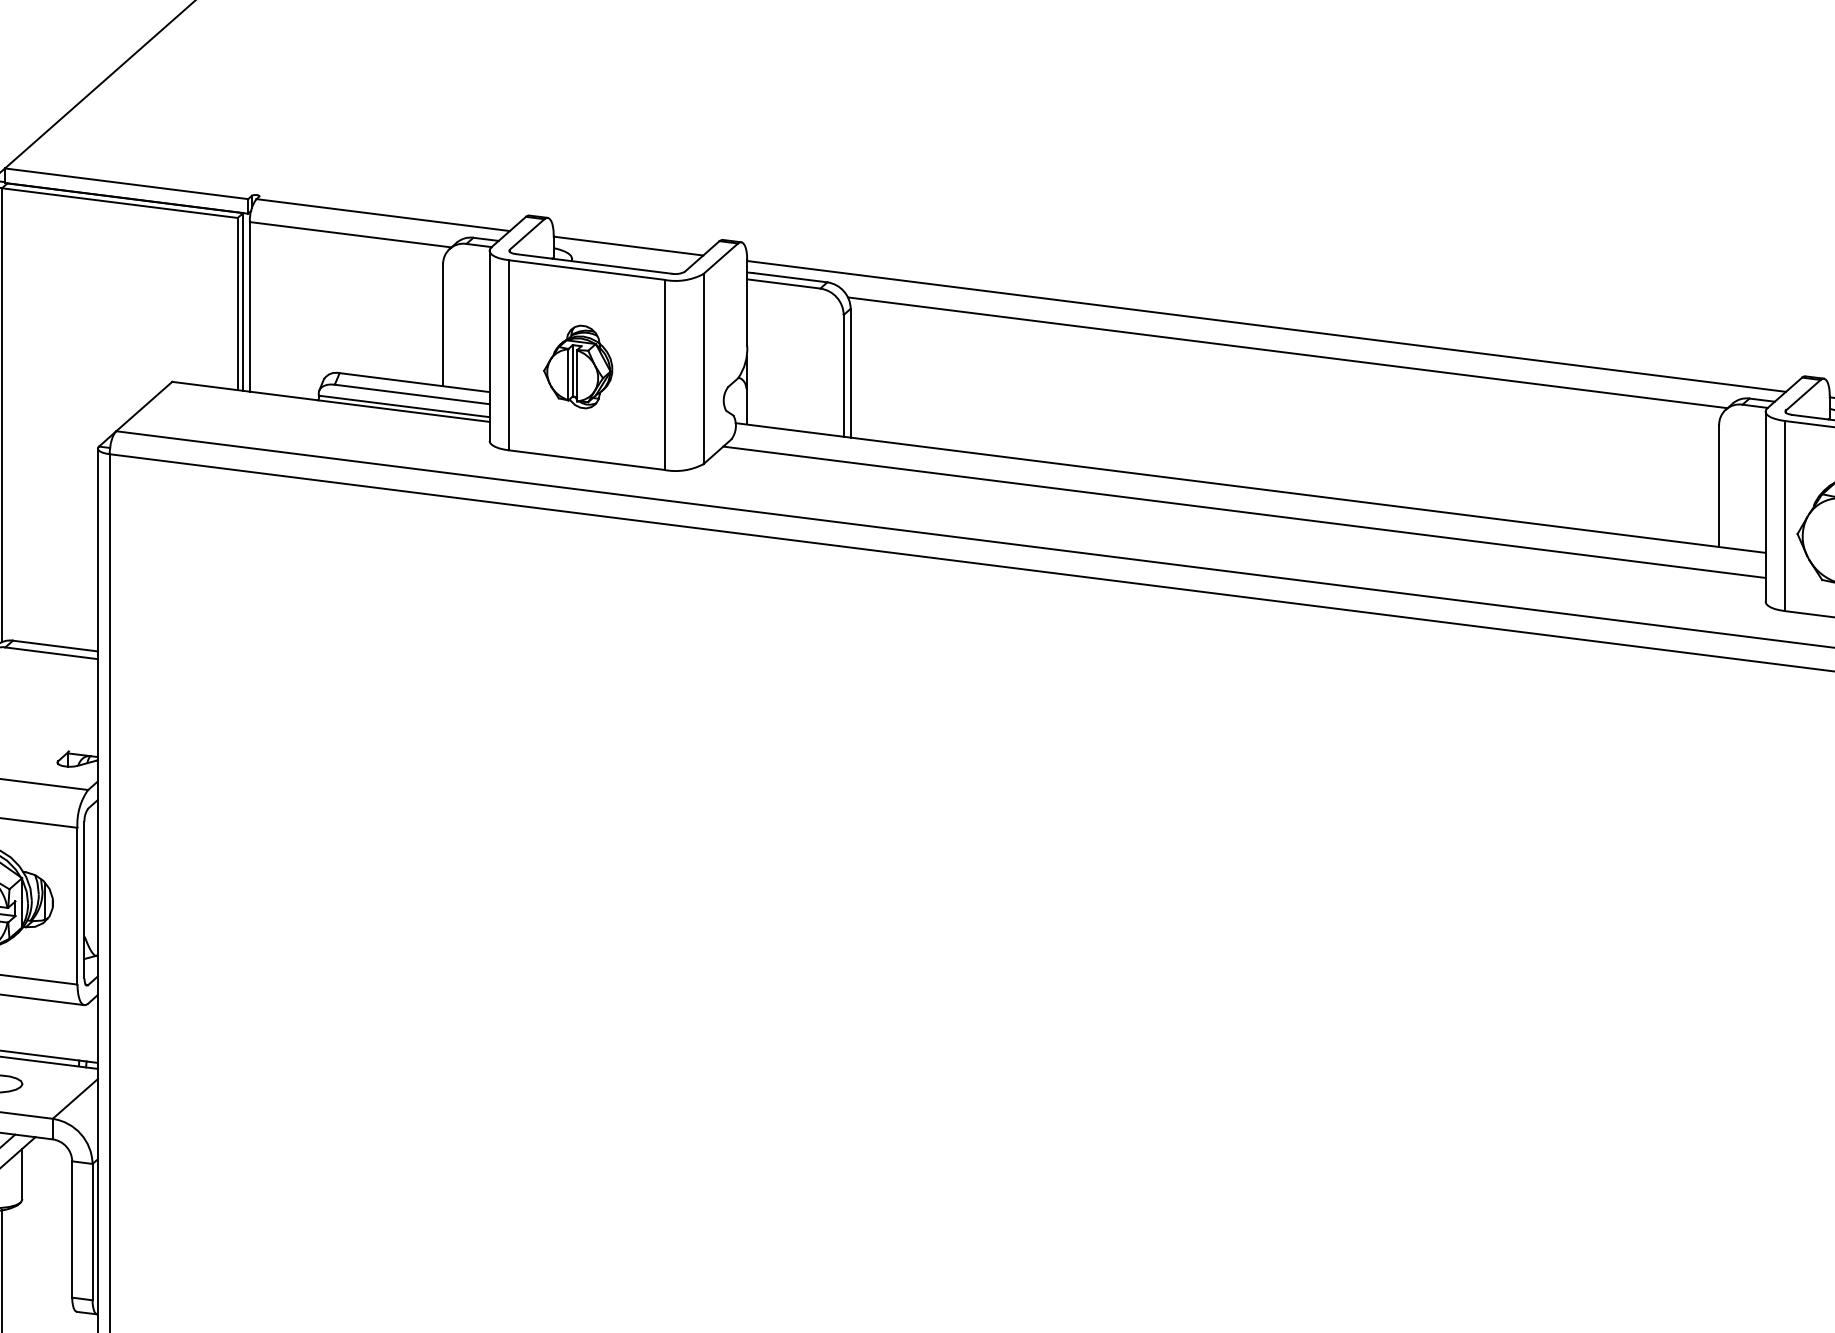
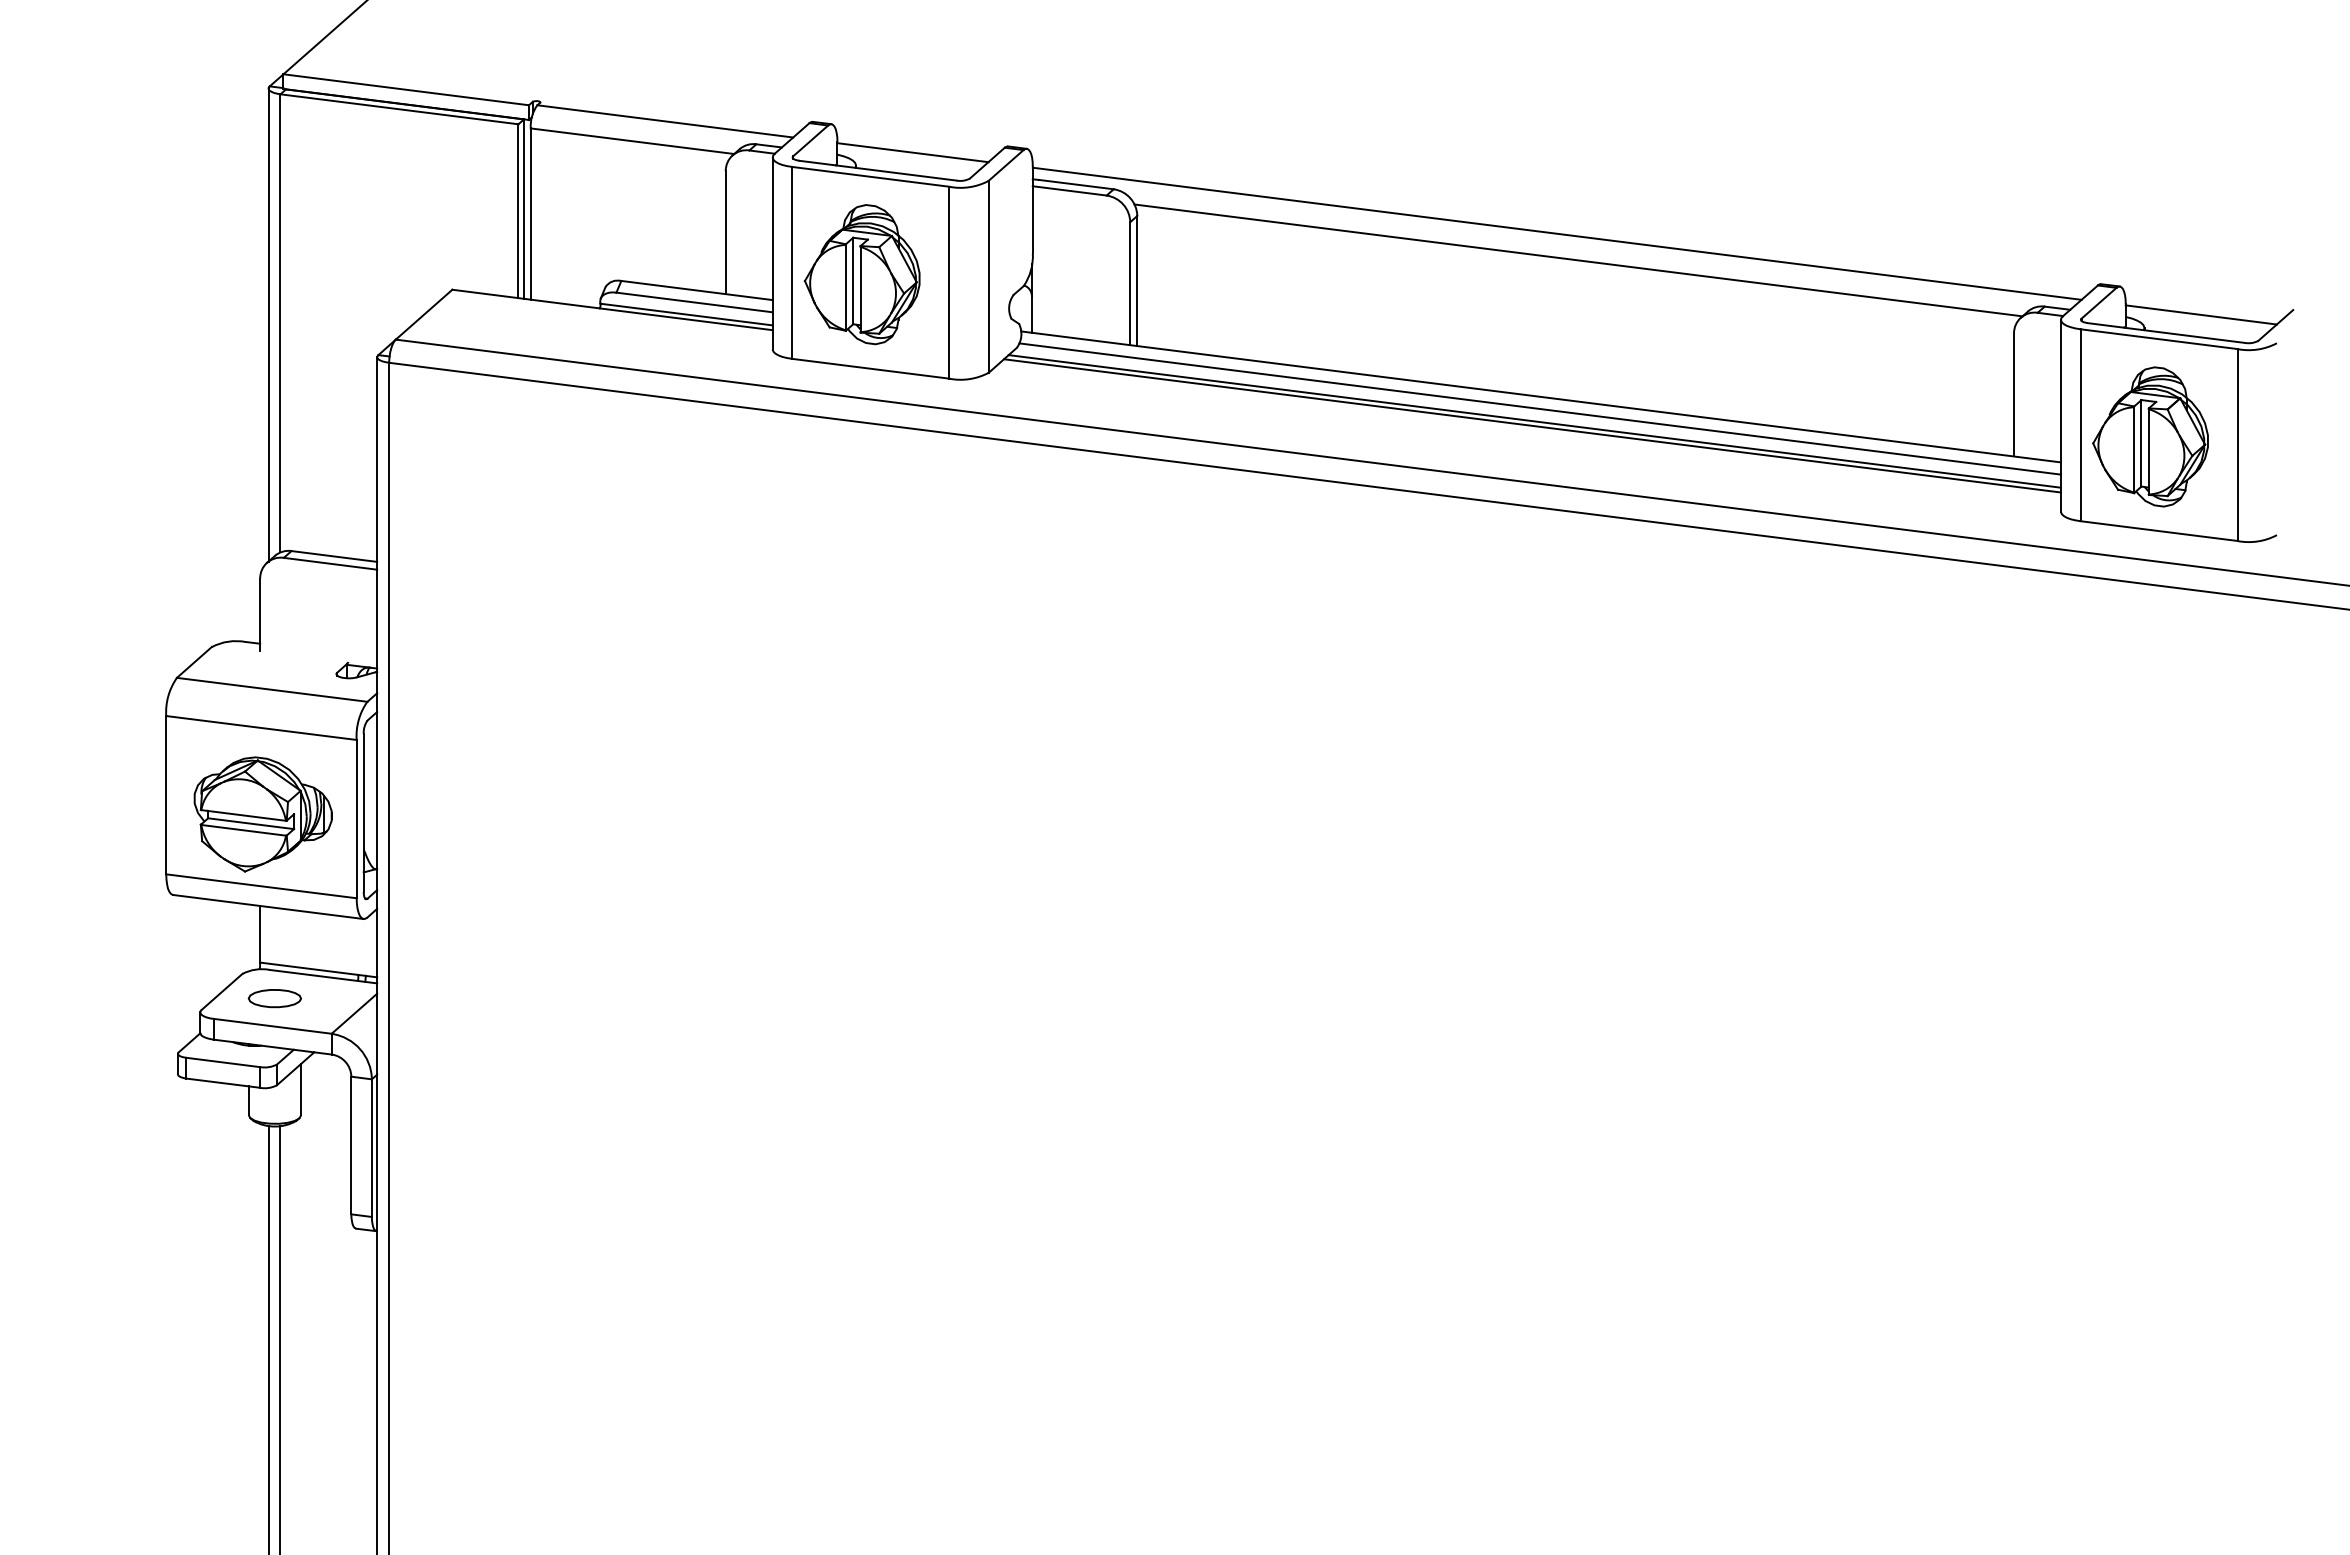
part: (577, 366) -> (861, 274), size x1.67
line: (1250, 499) -> (1540, 408), added
line: (1242, 516) -> (1532, 425), added

